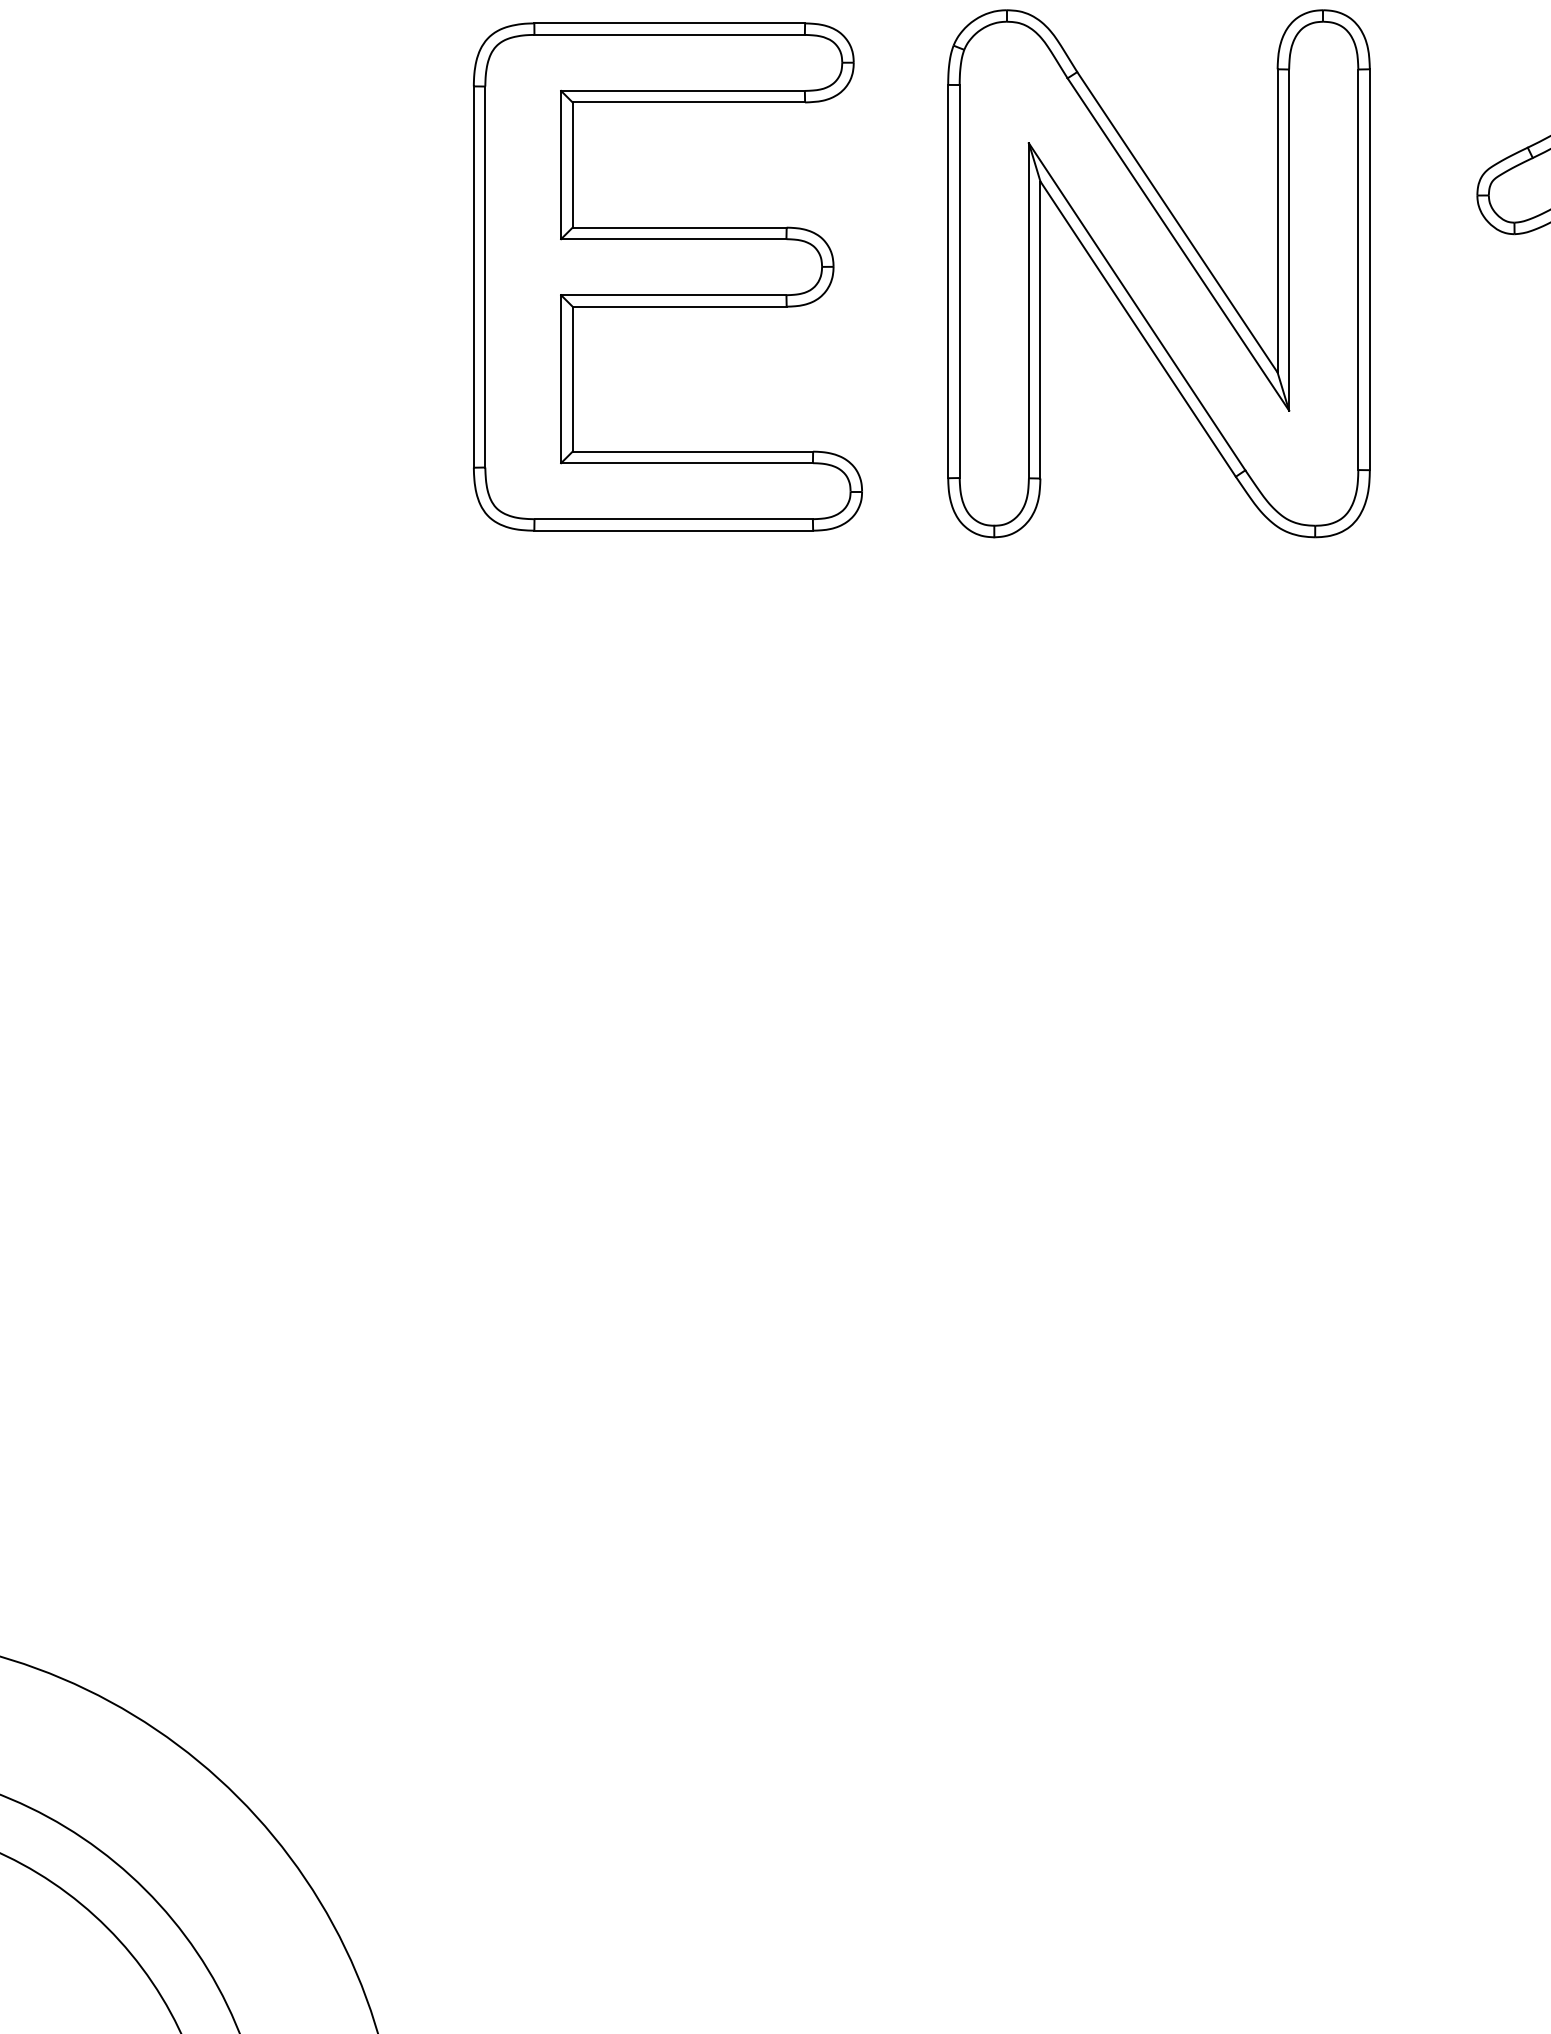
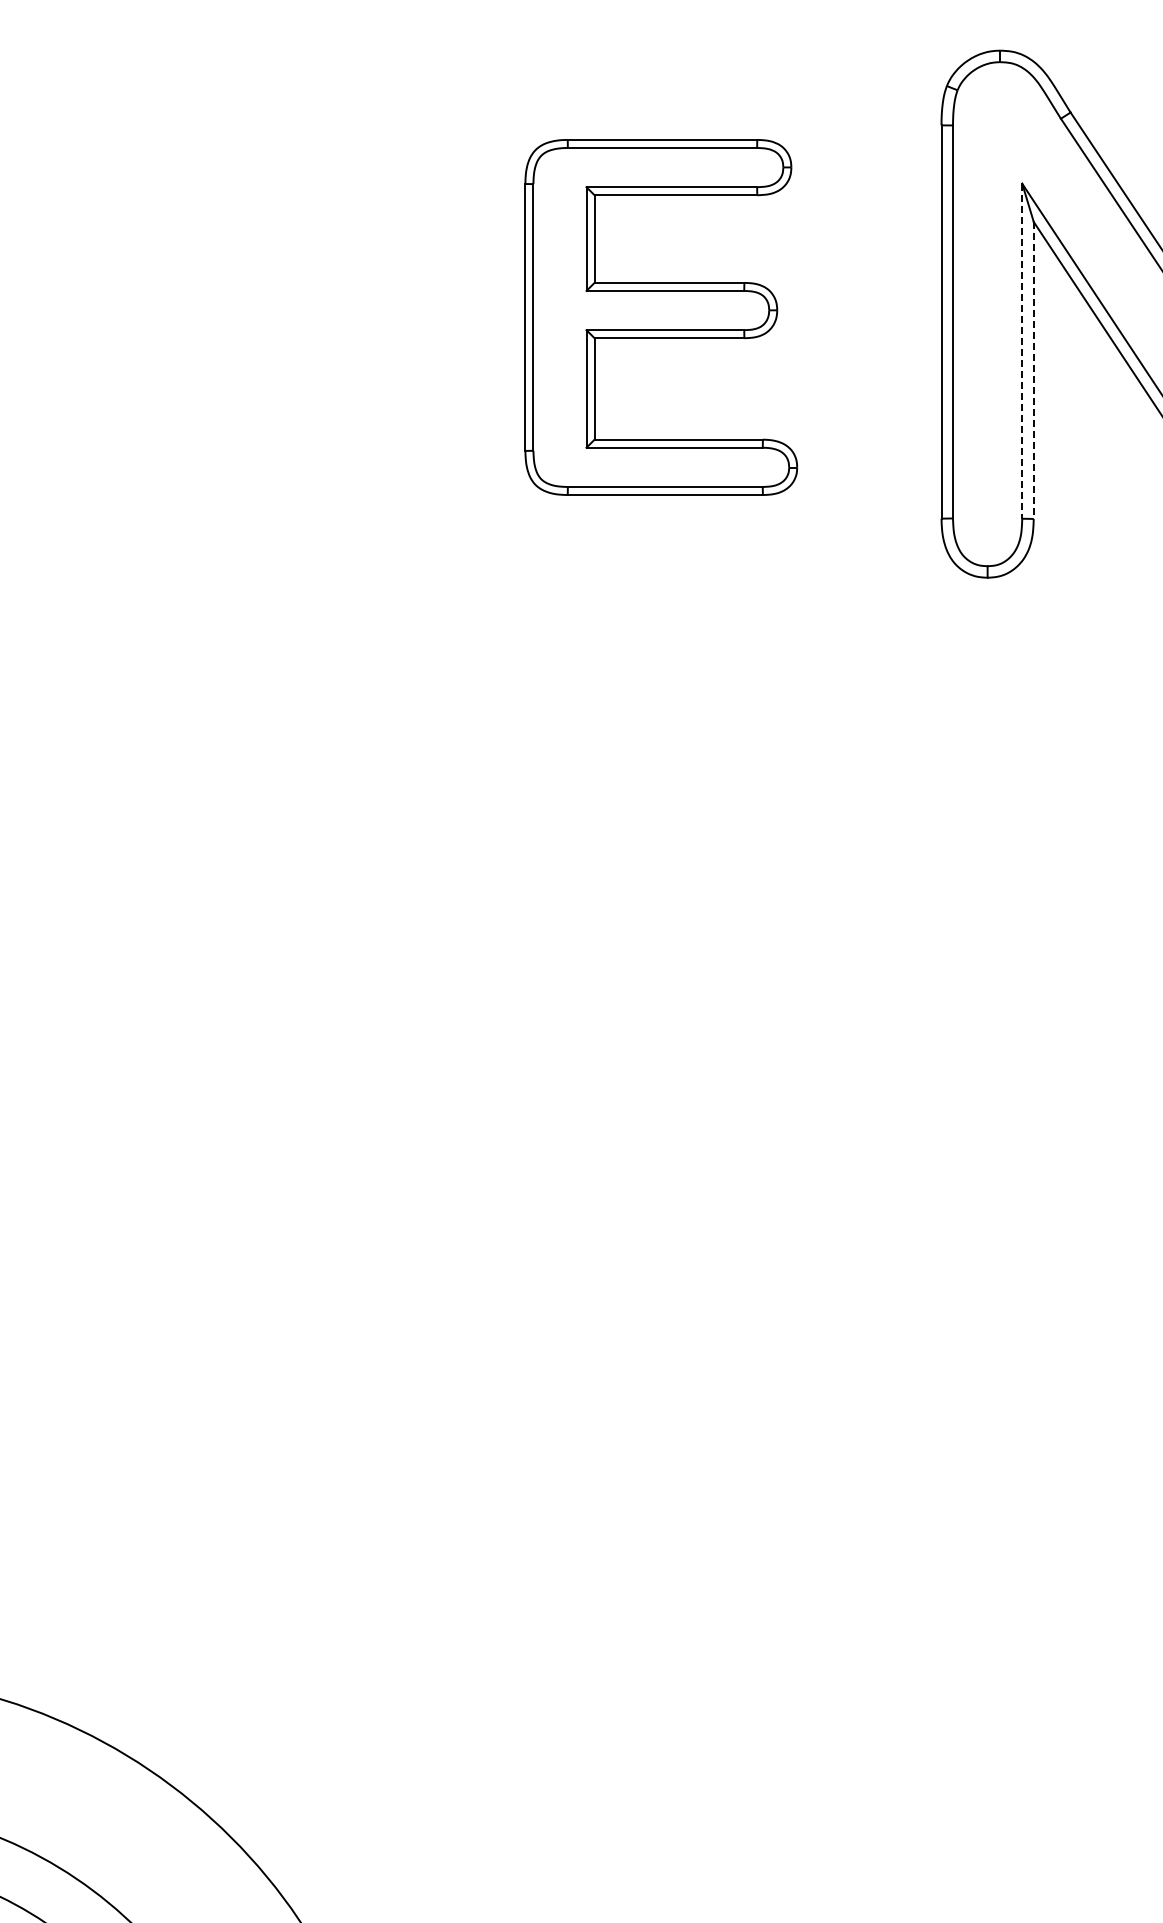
part: (667, 276) -> (660, 316), size x0.7
line: (1028, 310) -> (1021, 350), solid -> dashed
line: (1040, 330) -> (1033, 370), solid -> dashed

